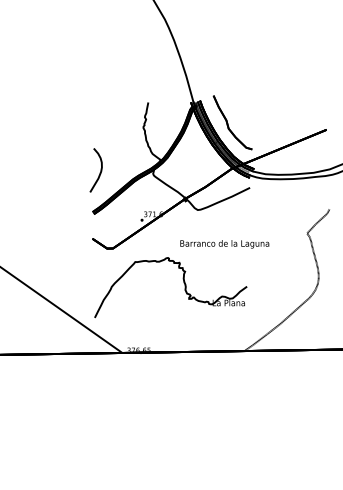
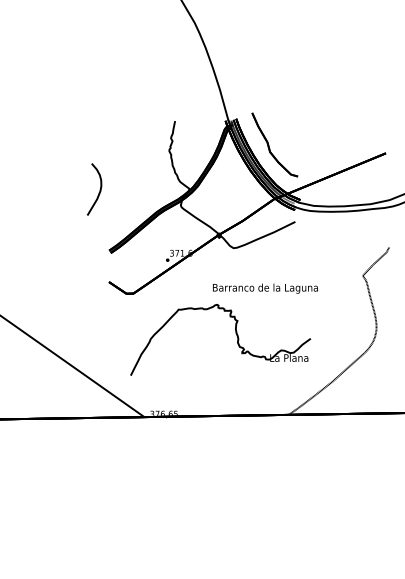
curve: (99, 172) -> (98, 191), moved
part: (183, 283) -> (235, 335), moved

